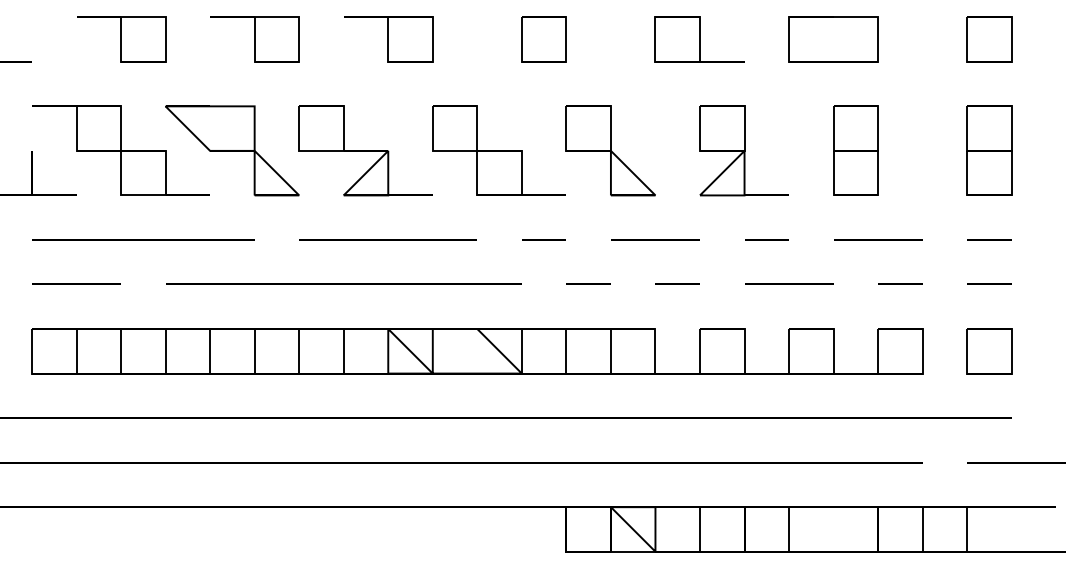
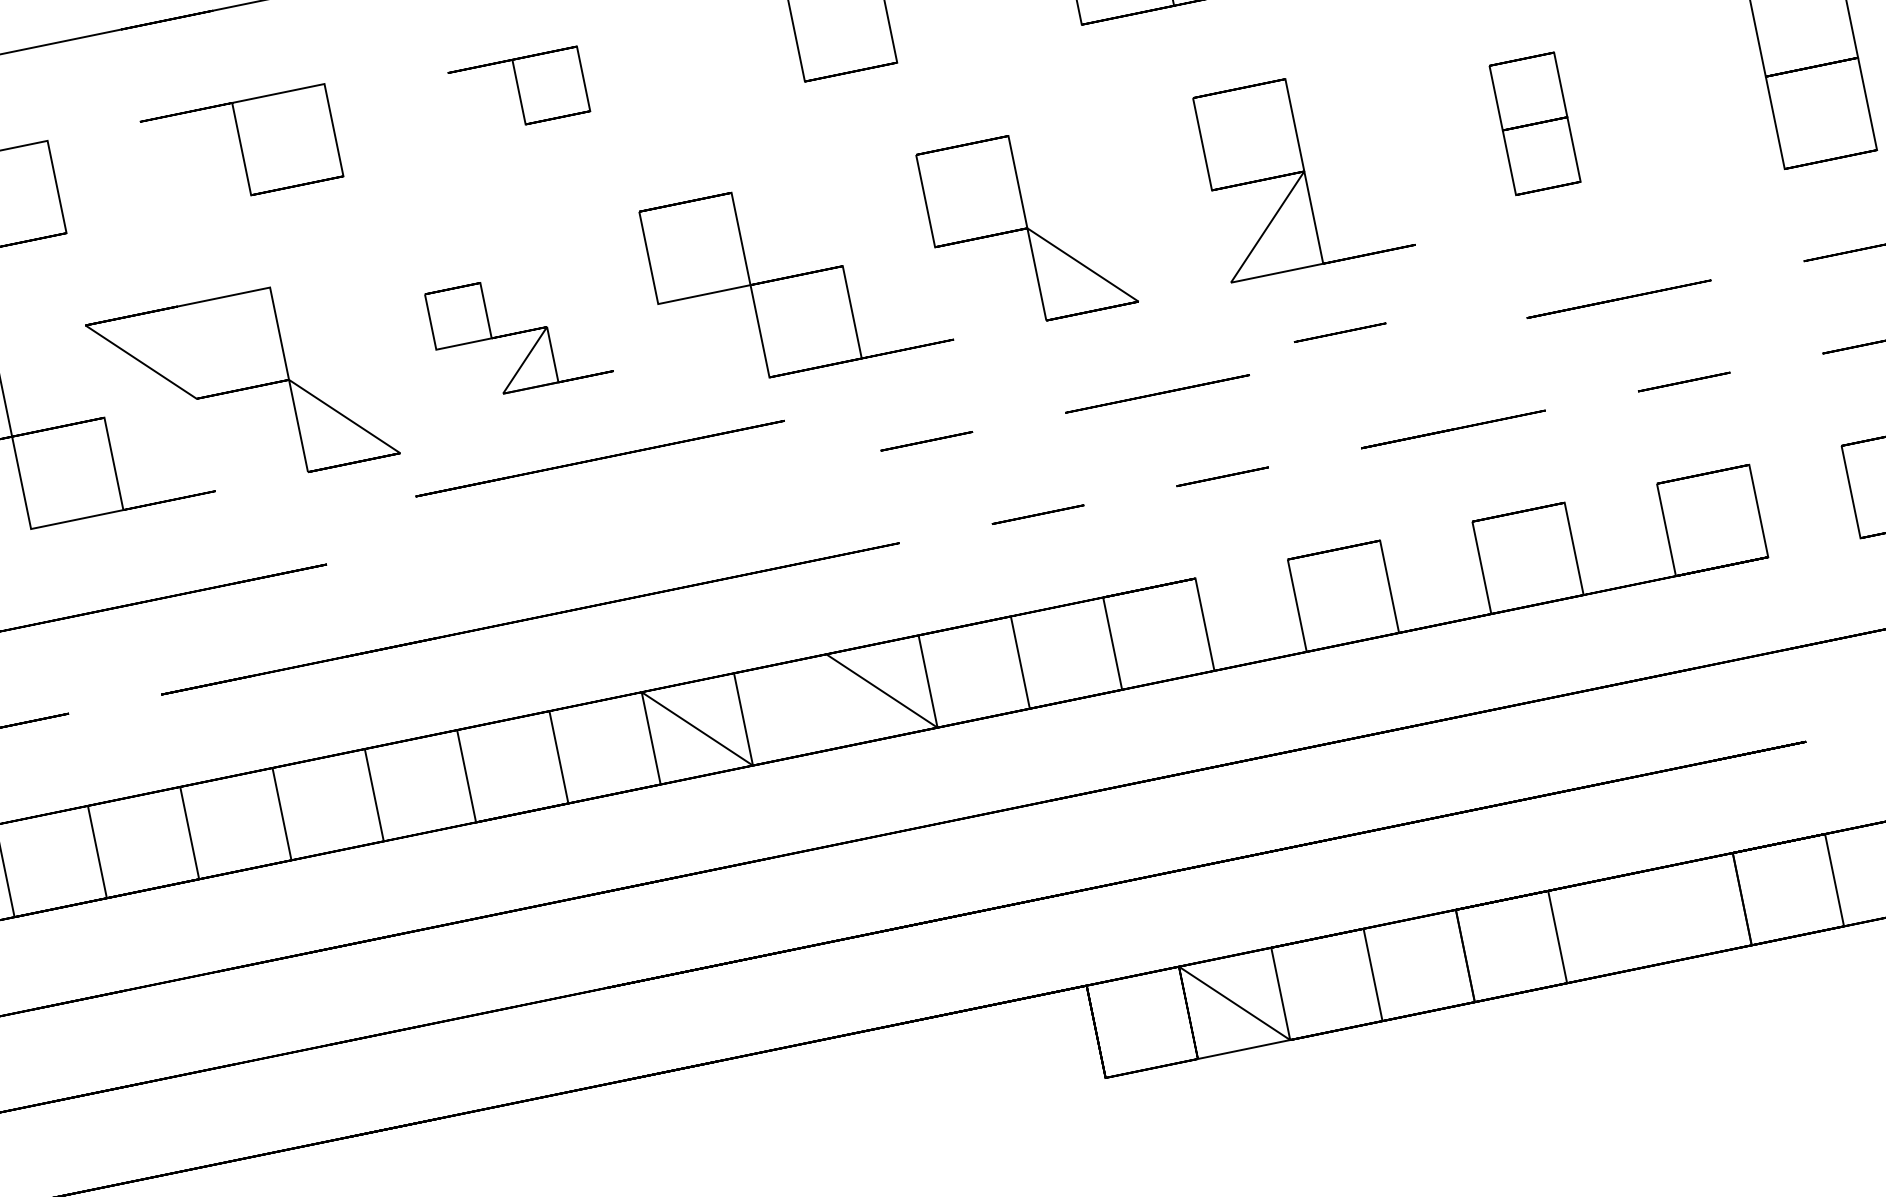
part: (388, 39) -> (519, 92), size x0.7
part: (365, 150) -> (518, 331), size x0.6
part: (855, 150) -> (1534, 123), size x0.7
line: (387, 239) -> (598, 458), moved
line: (766, 239) -> (1339, 331), moved

